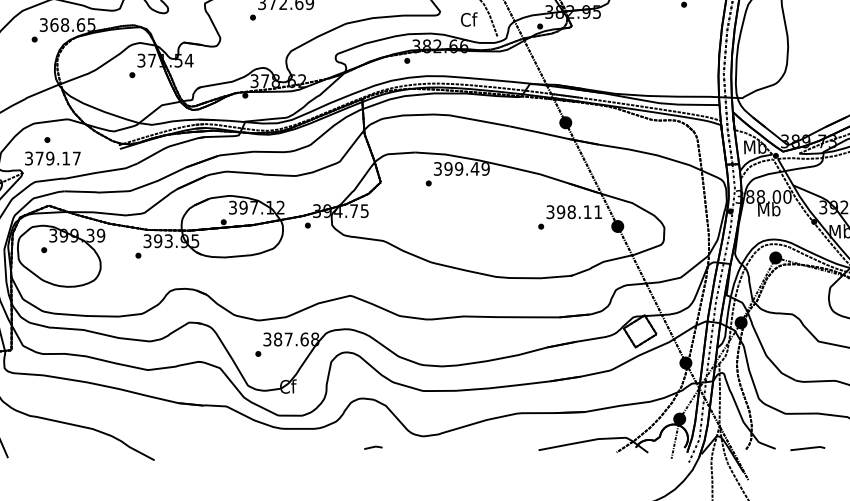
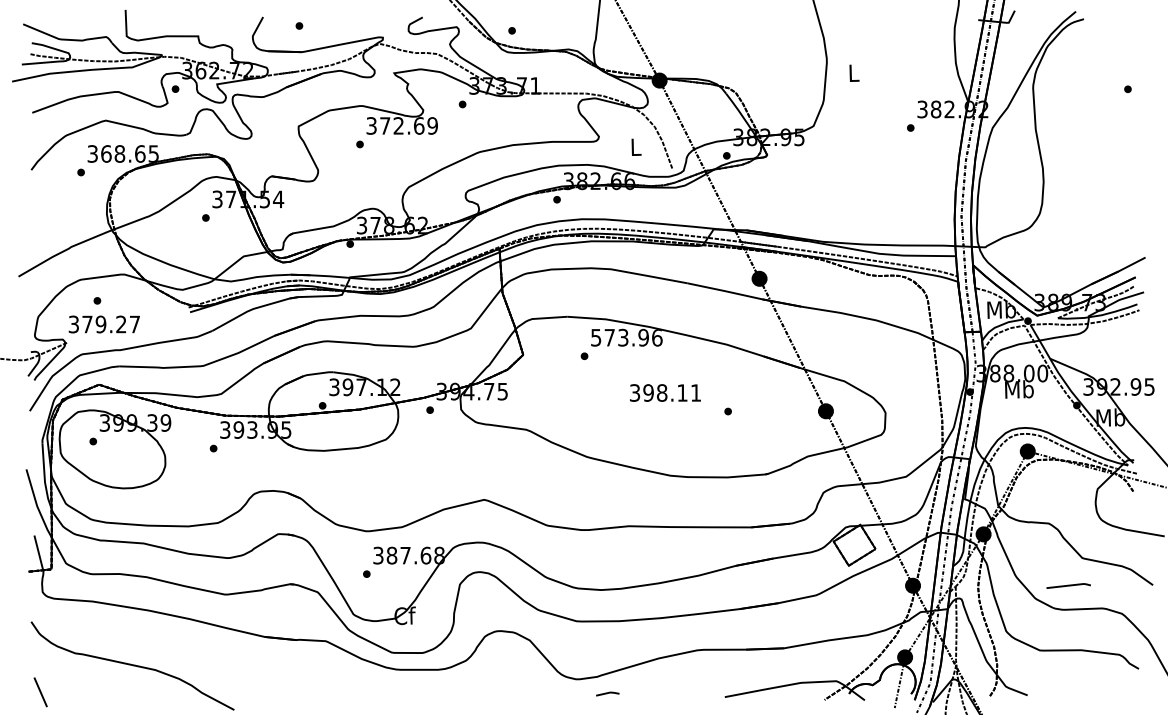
text: (468, 19) -> (635, 146), Cf -> L
text: (66, 158) -> (121, 324), 379.17 -> 379.27
text: (461, 168) -> (626, 337), 399.49 -> 573.96
text: (574, 211) -> (665, 392), moved
line: (373, 447) -> (607, 693), moved
line: (807, 448) -> (1068, 585), moved

